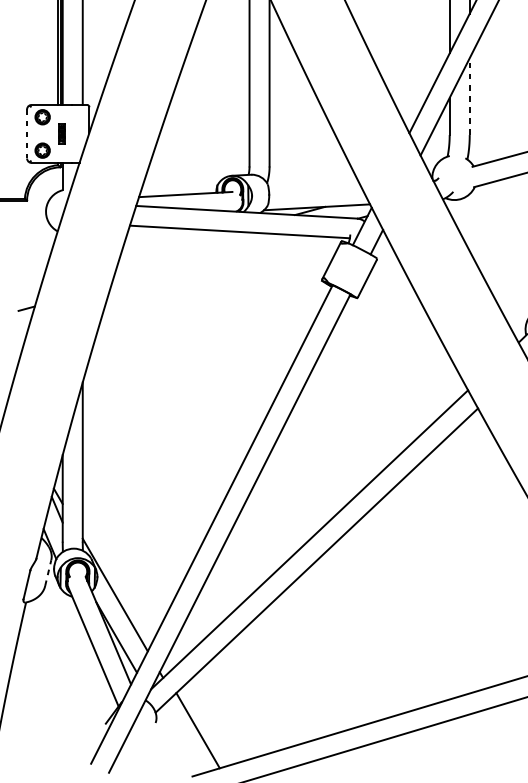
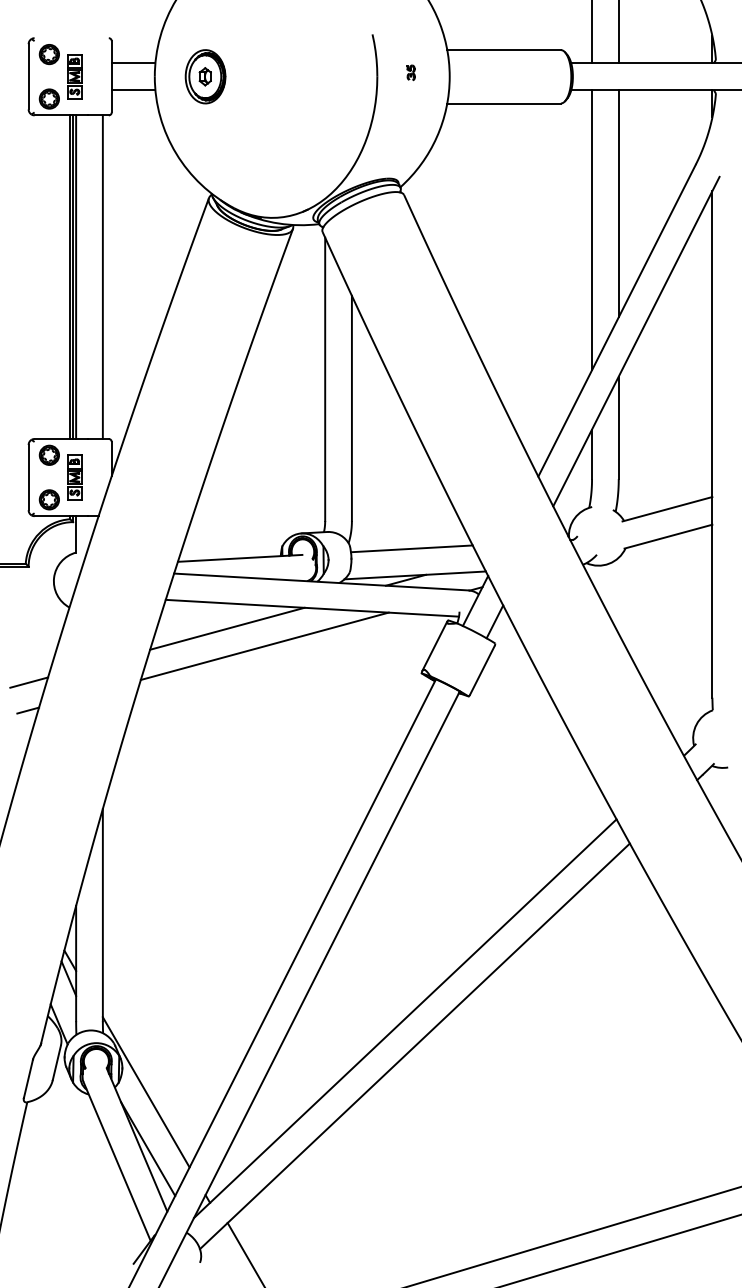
line: (469, 96) -> (618, 427), dashed -> solid
line: (26, 133) -> (28, 477), dashed -> solid
part: (61, 133) -> (74, 477), size x1.67
line: (314, 187) -> (411, 548), added
line: (176, 247) -> (227, 628), added
line: (204, 259) -> (264, 645), added
line: (27, 287) -> (29, 682), added
line: (47, 572) -> (56, 1062), dashed -> solid

